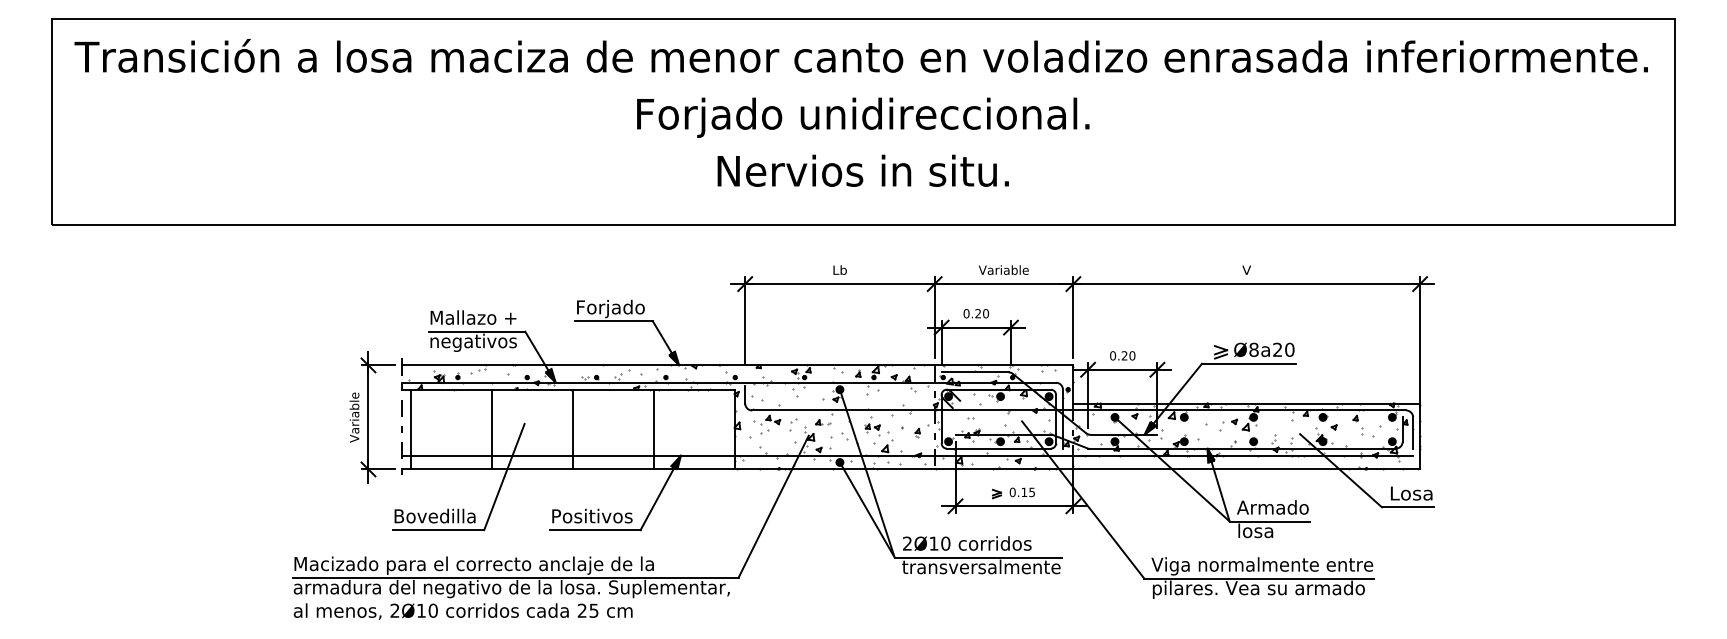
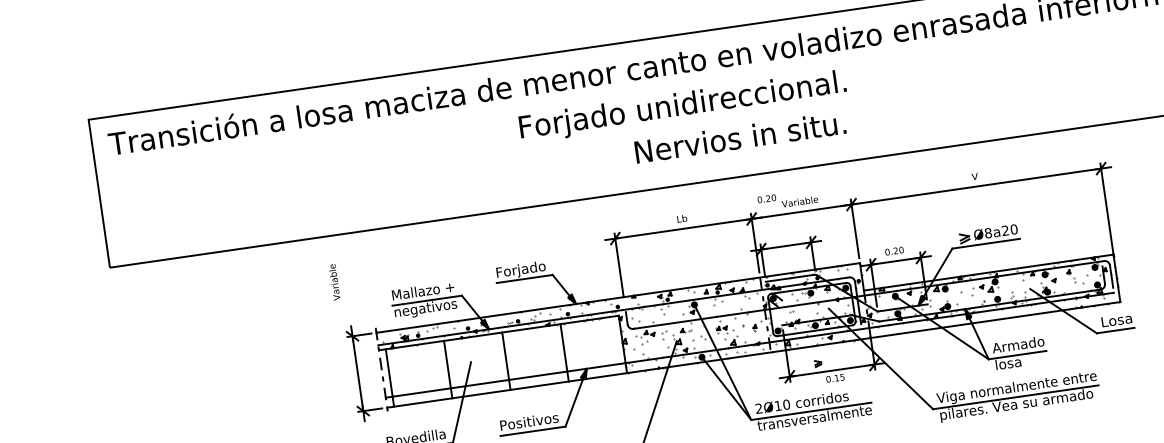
text: (862, 170) -> (739, 137), moved
text: (975, 313) -> (766, 198), moved
text: (354, 417) -> (334, 282), moved
text: (1021, 492) -> (834, 378), moved

